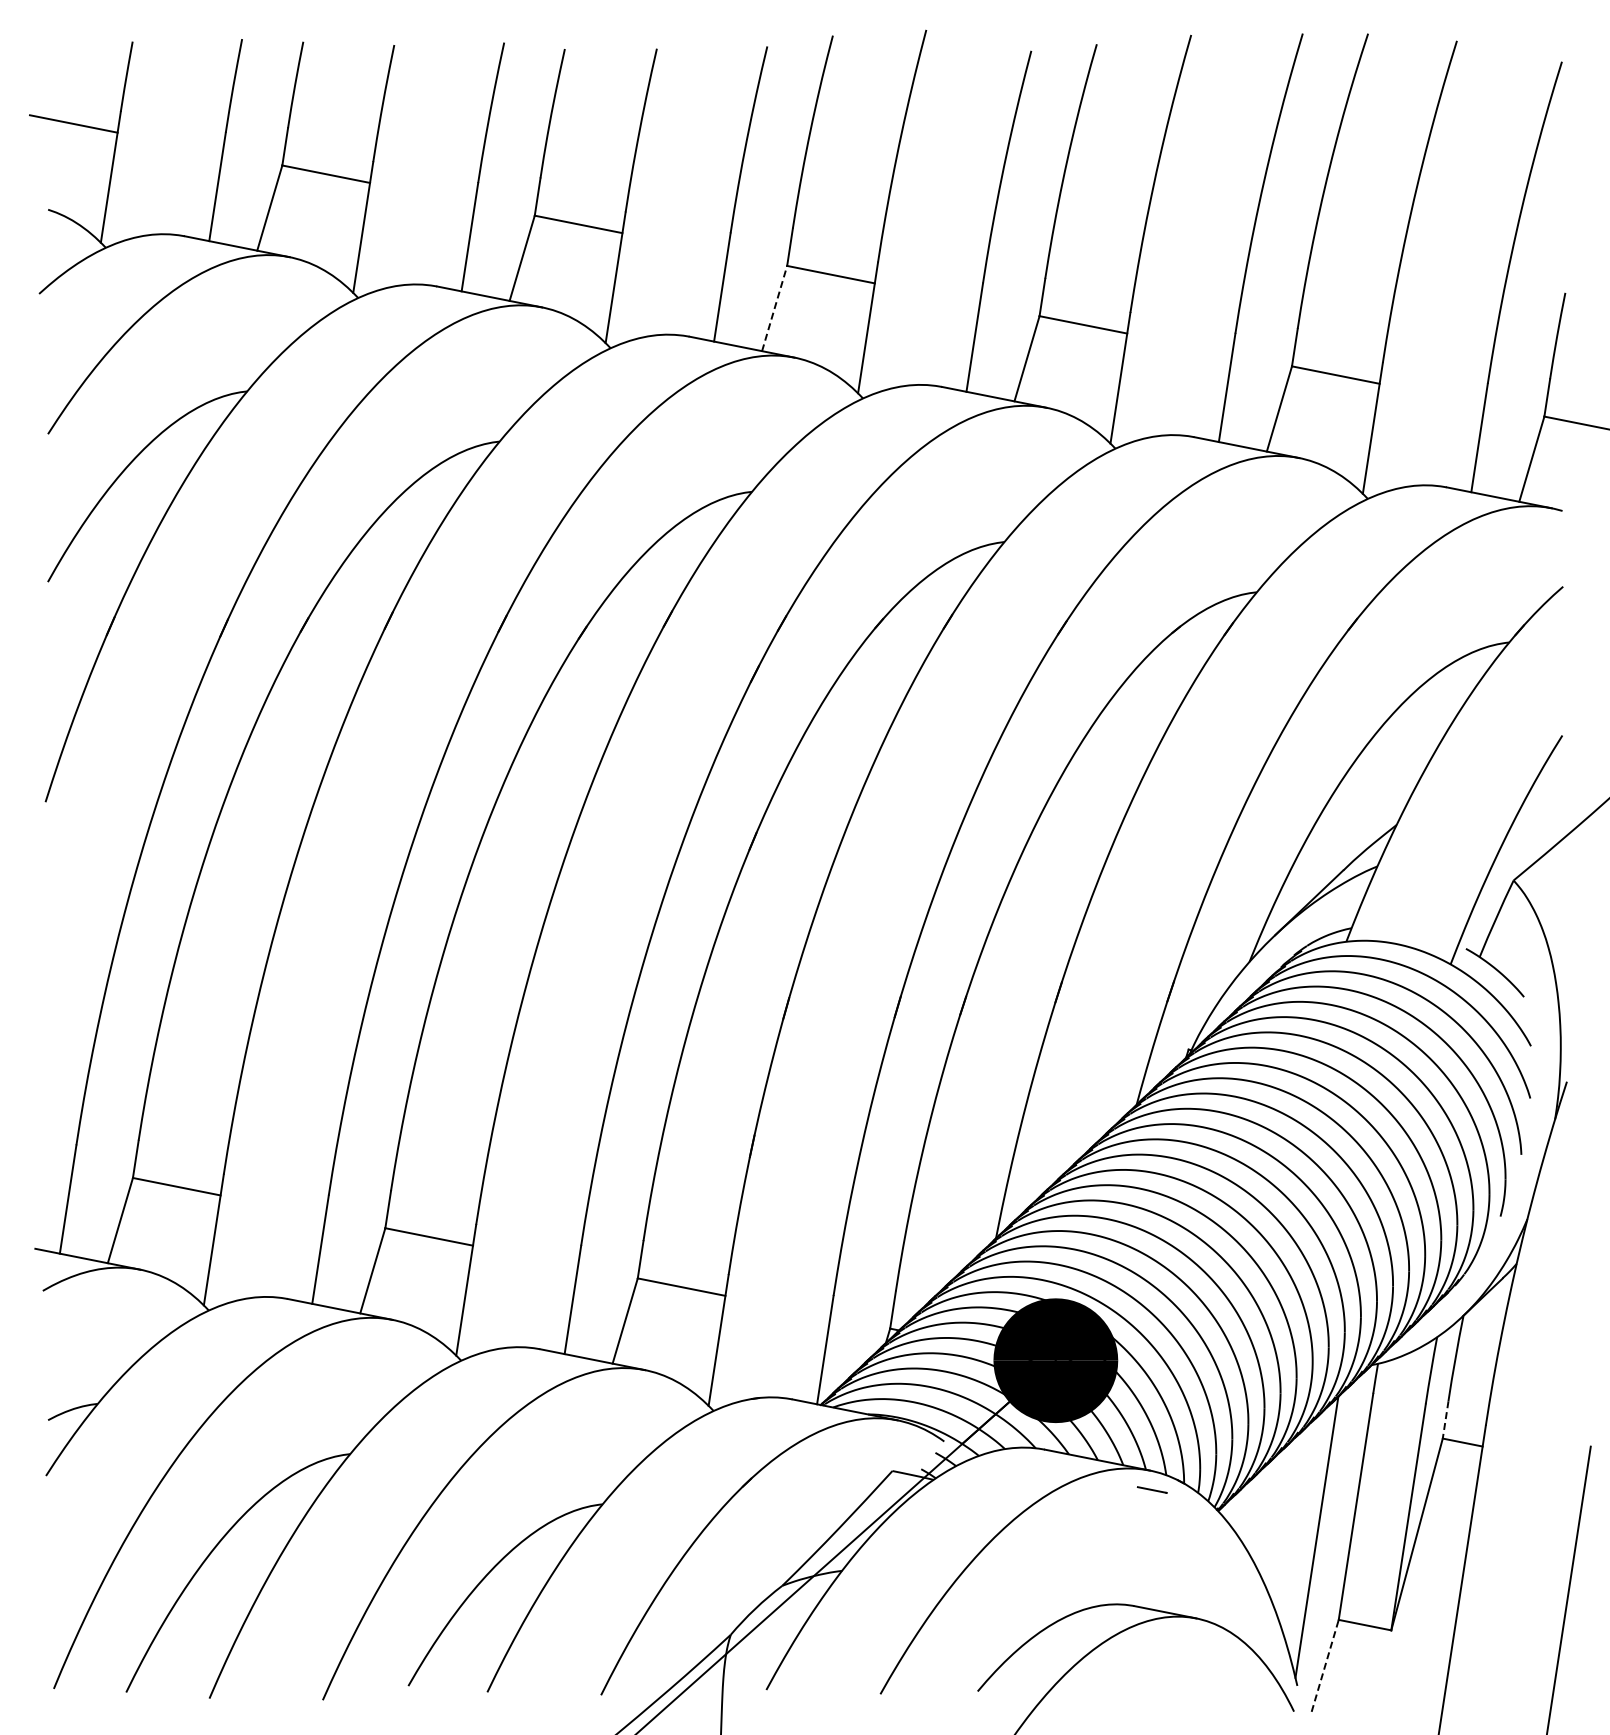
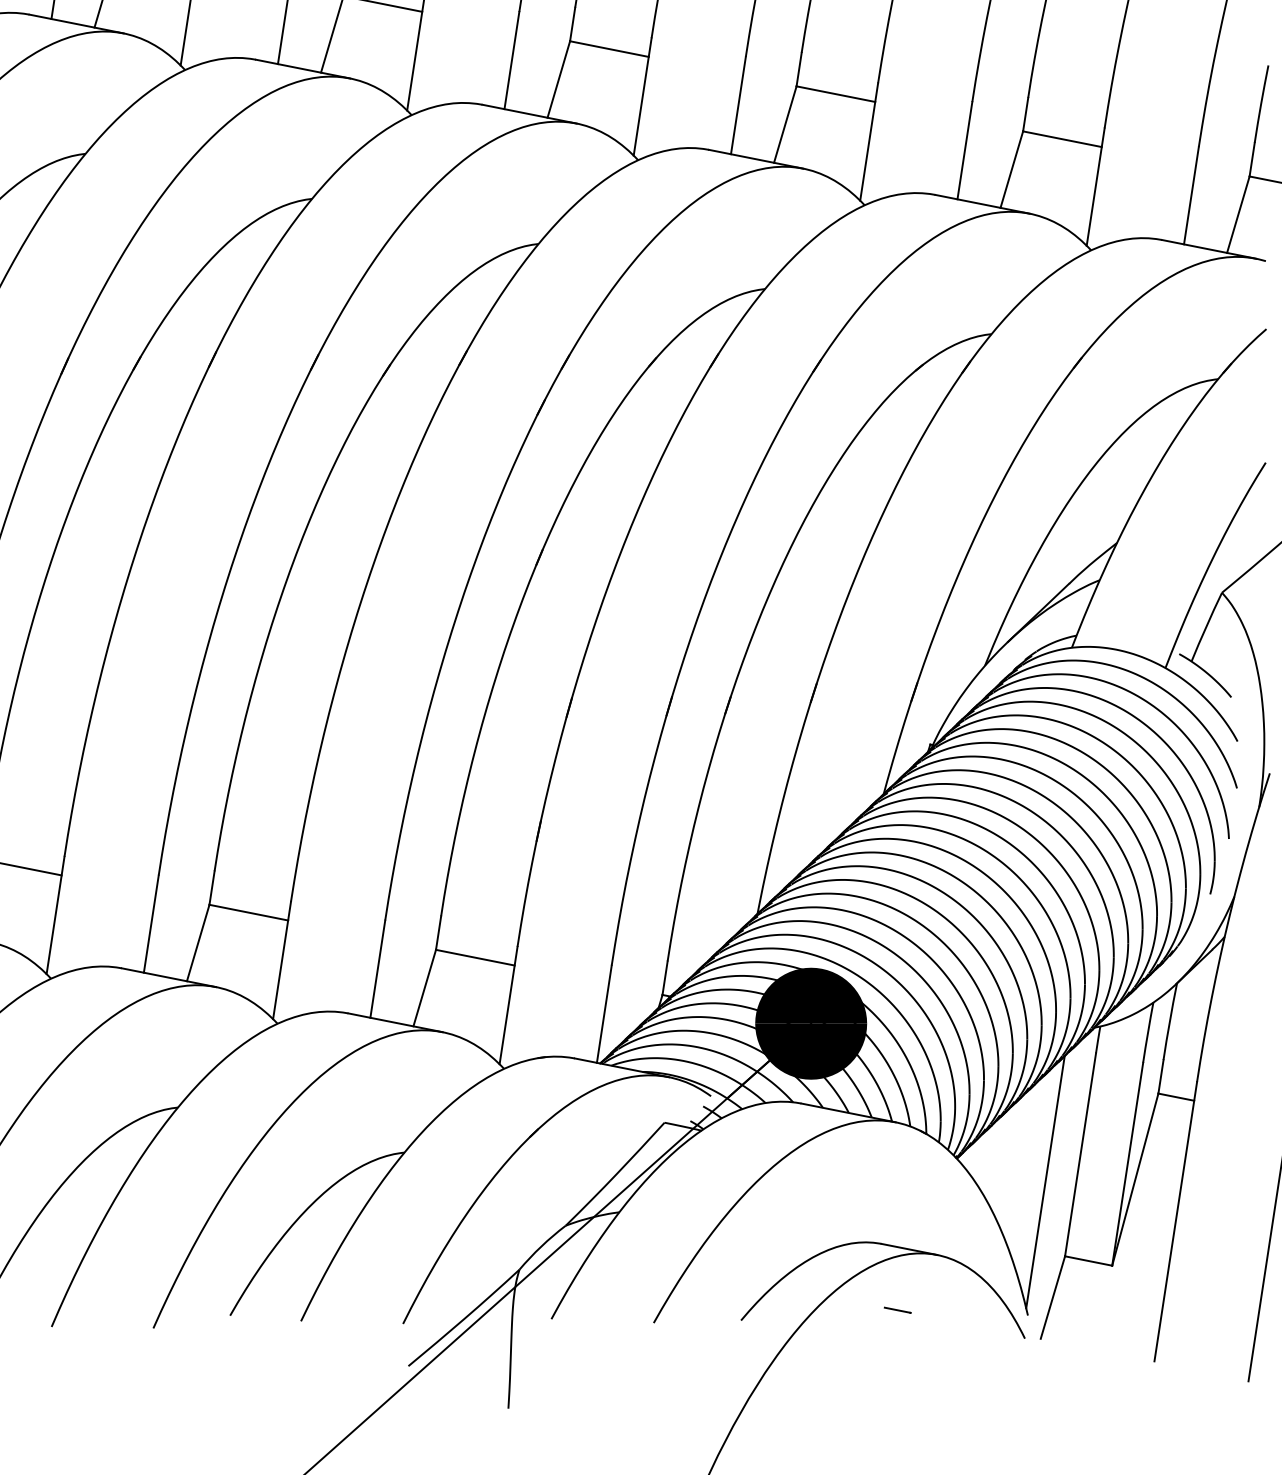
line: (774, 308) -> (558, 79), dashed -> solid
line: (1445, 1419) -> (1160, 1076), dashed -> solid
line: (1151, 1489) -> (897, 1309), moved
line: (1325, 1665) -> (1053, 1297), dashed -> solid

